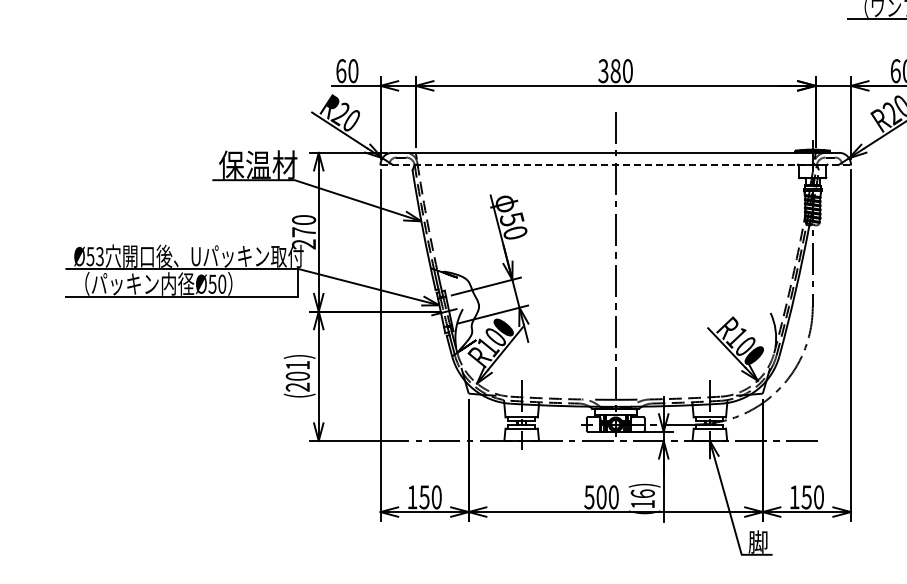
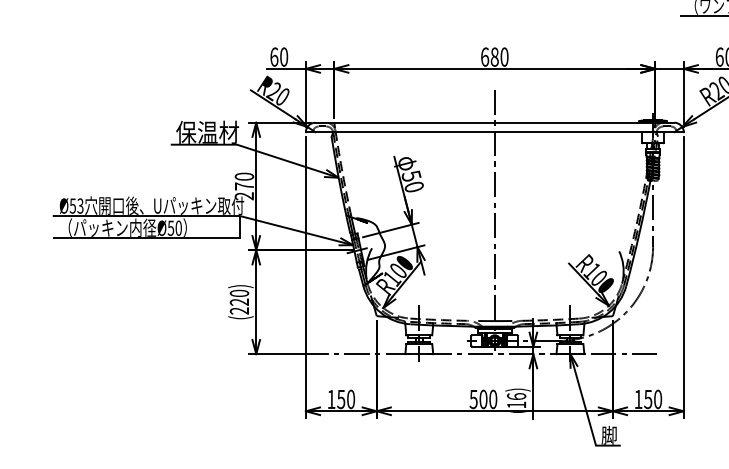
text: (603, 71) -> (484, 57), 380 -> 680
line: (616, 164) -> (495, 132), dashed -> solid
text: (297, 370) -> (239, 297), (201) -> (220)

